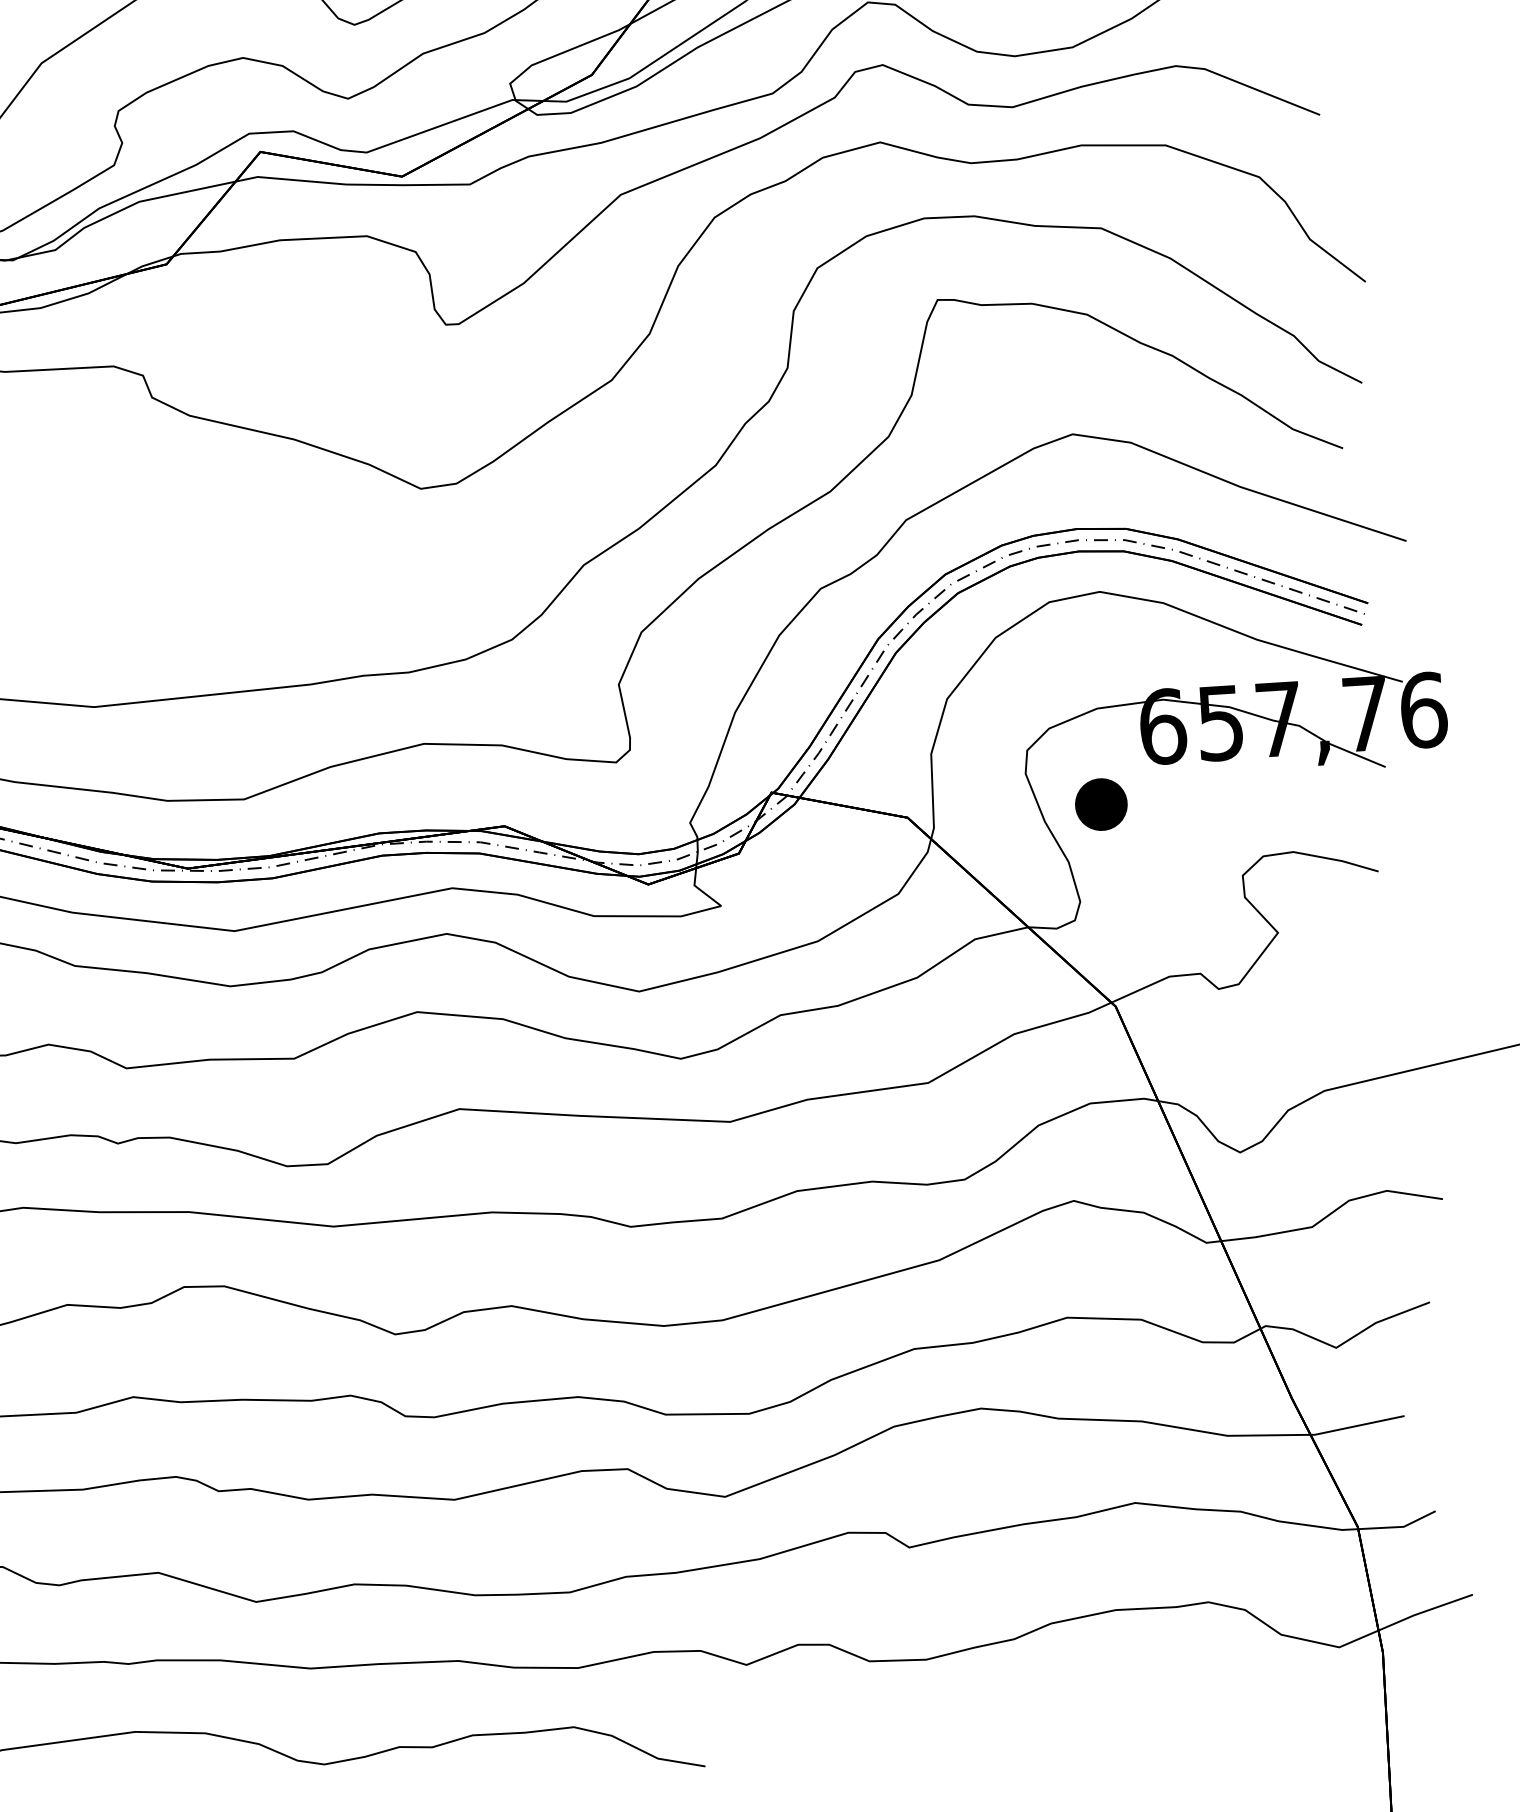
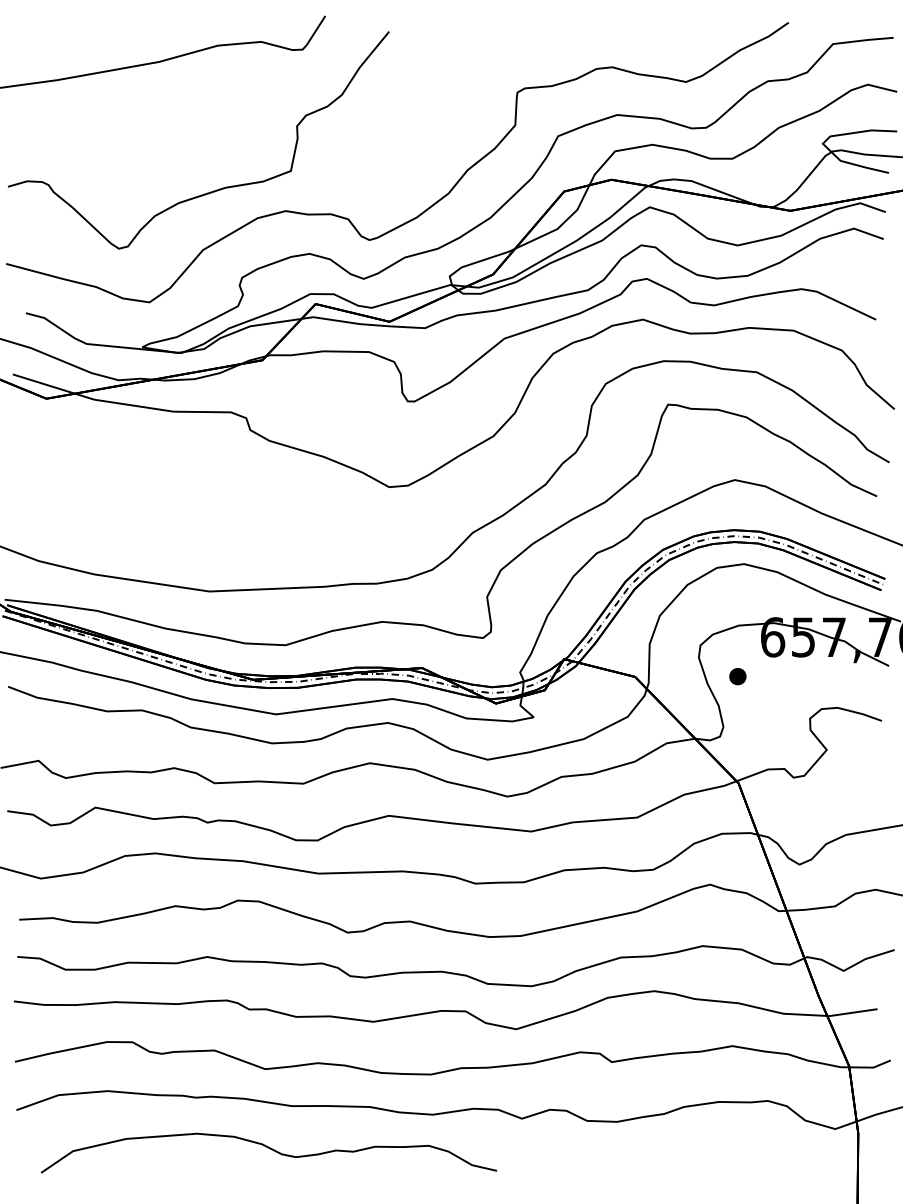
part: (1100, 804) -> (737, 676), size x0.62

